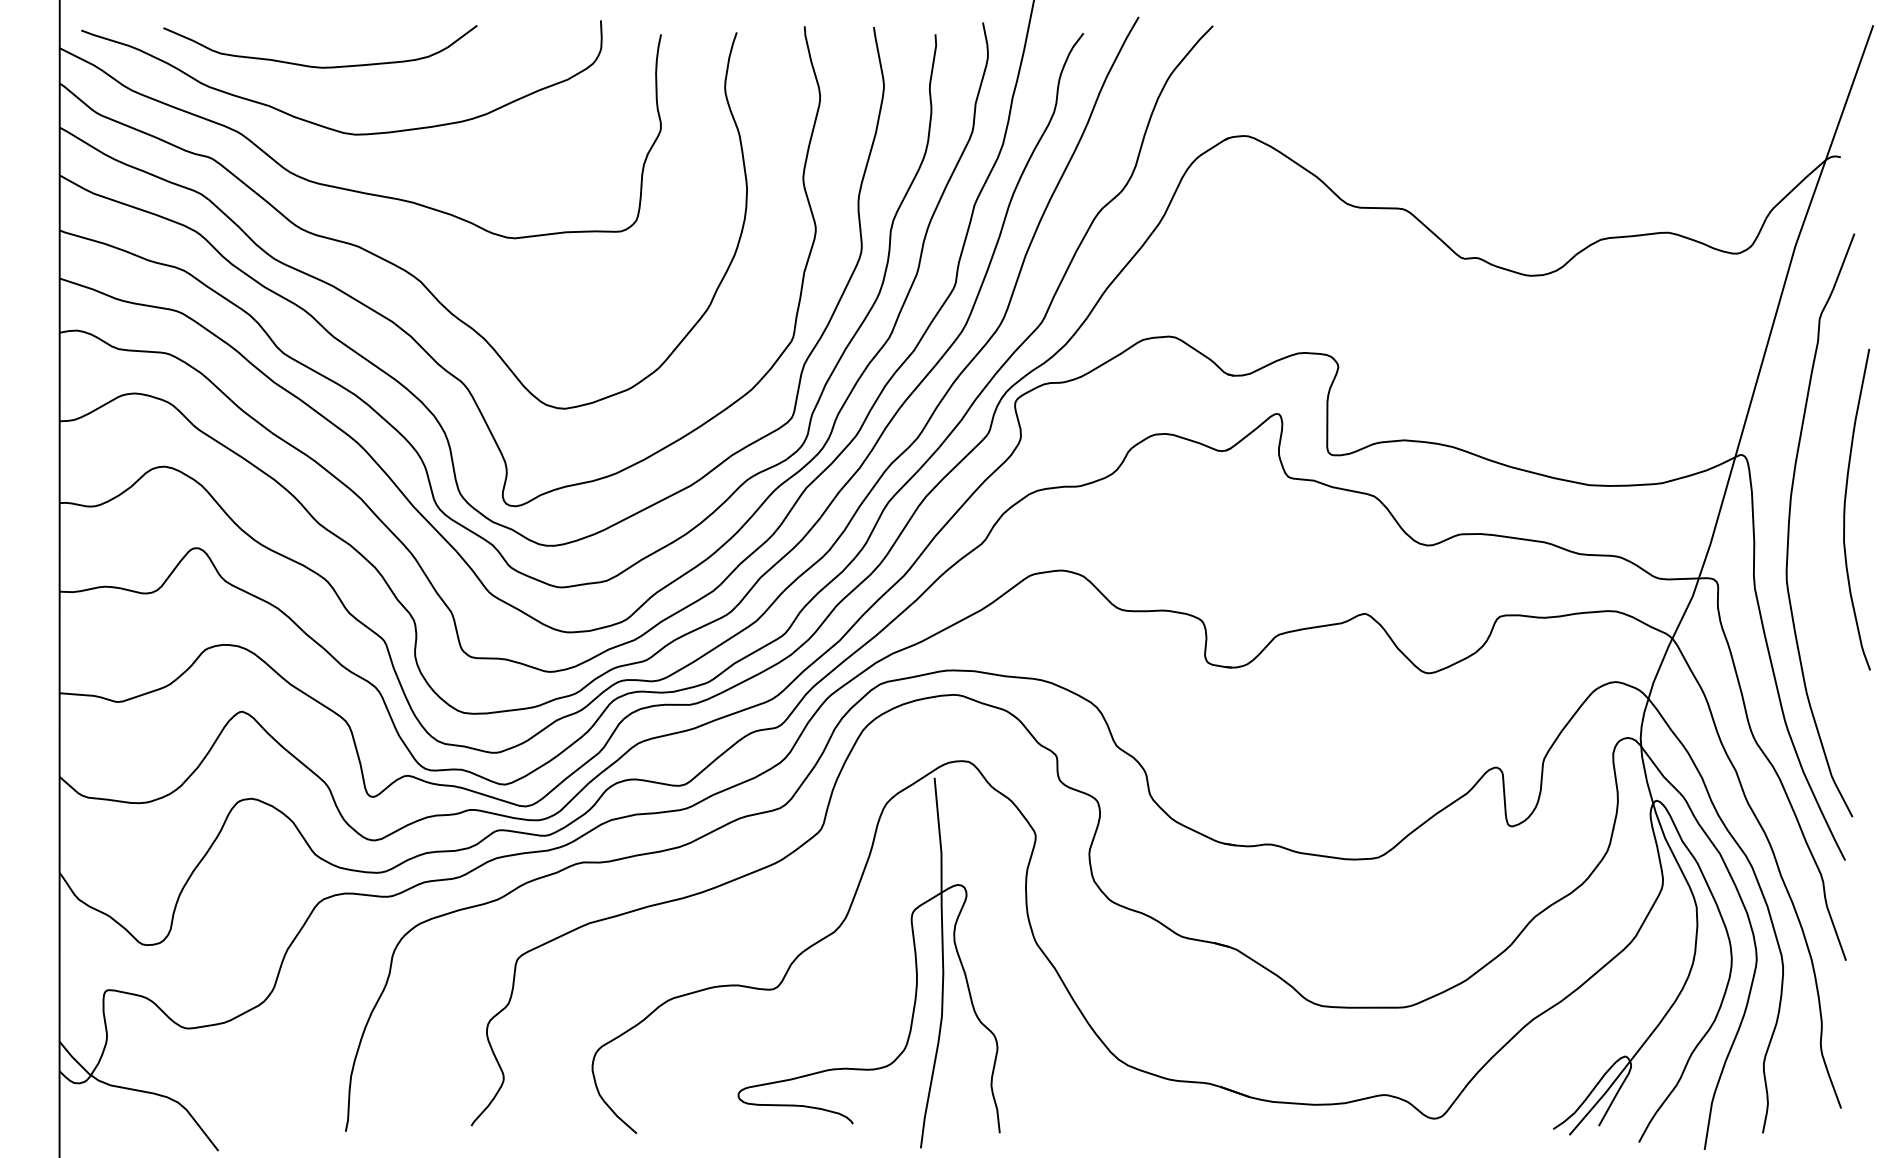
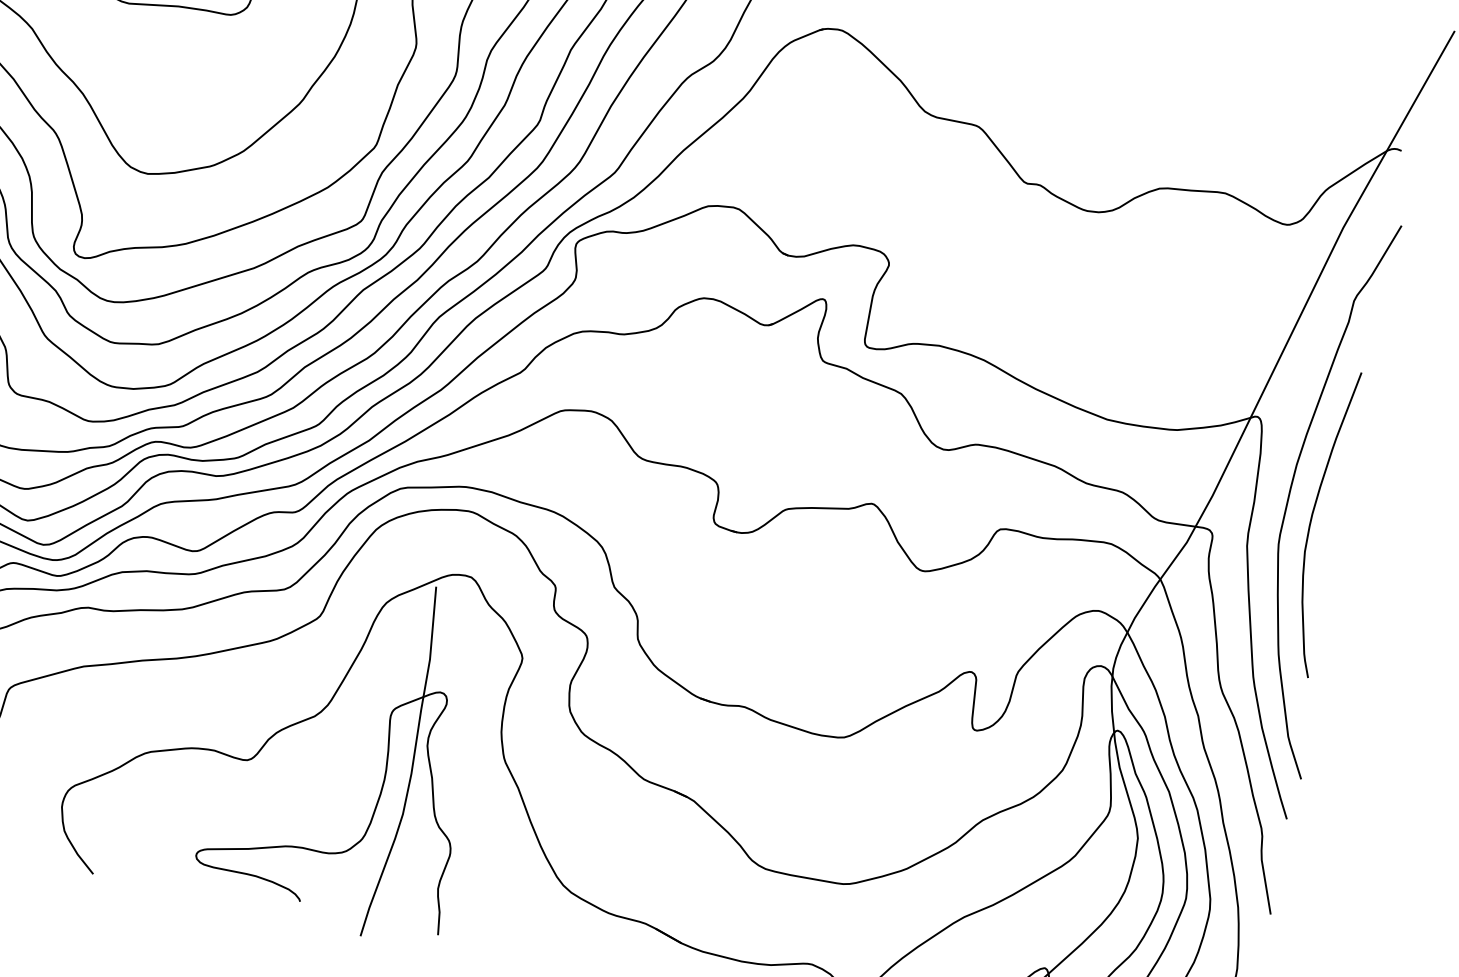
curve: (1845, 509) -> (1311, 521), moved

